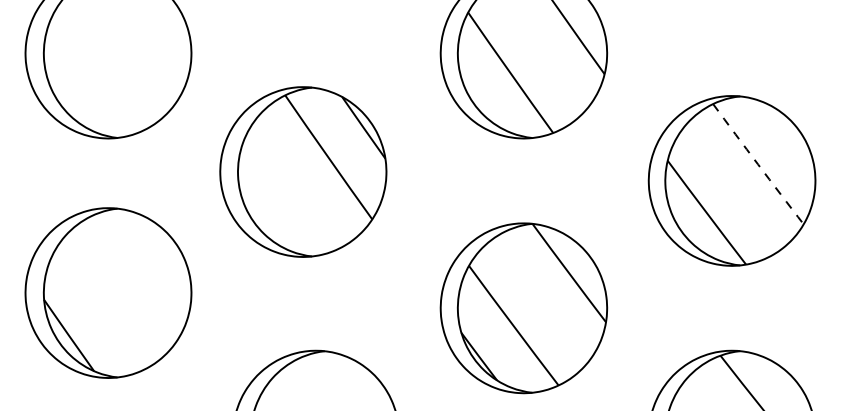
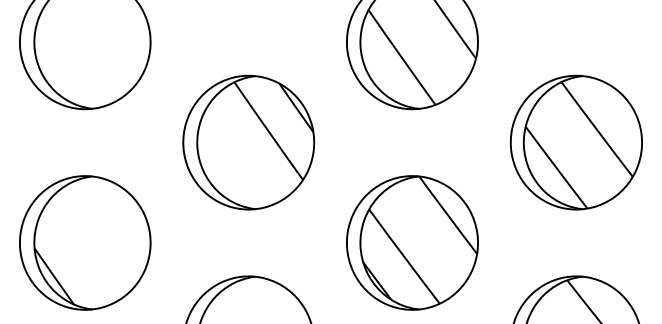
arc: (757, 164) -> (596, 129), dashed -> solid
part: (303, 171) -> (248, 142), moved
part: (108, 292) -> (85, 242), moved

